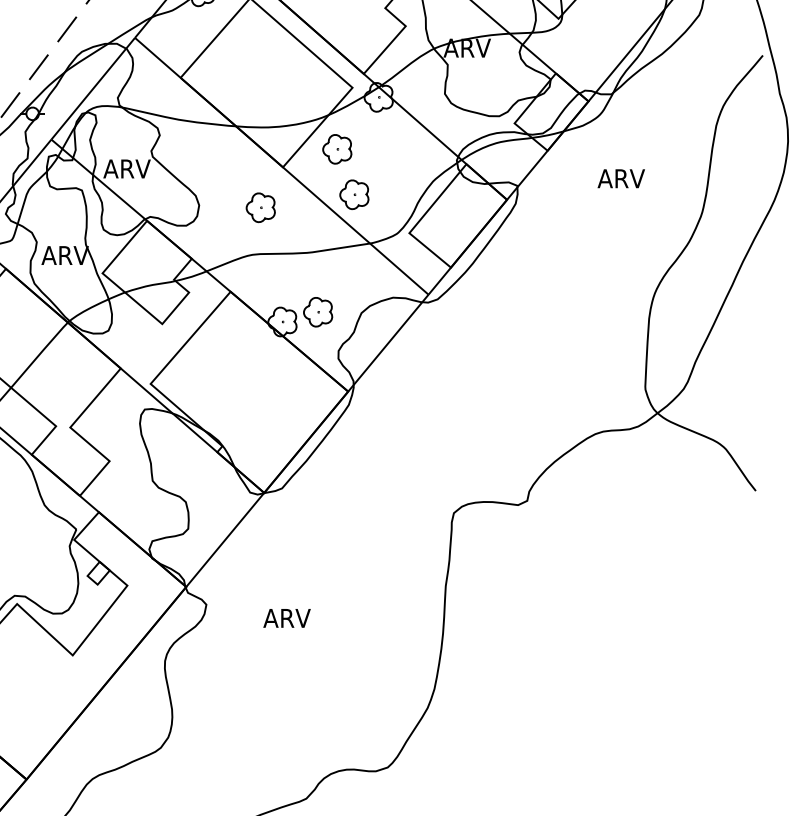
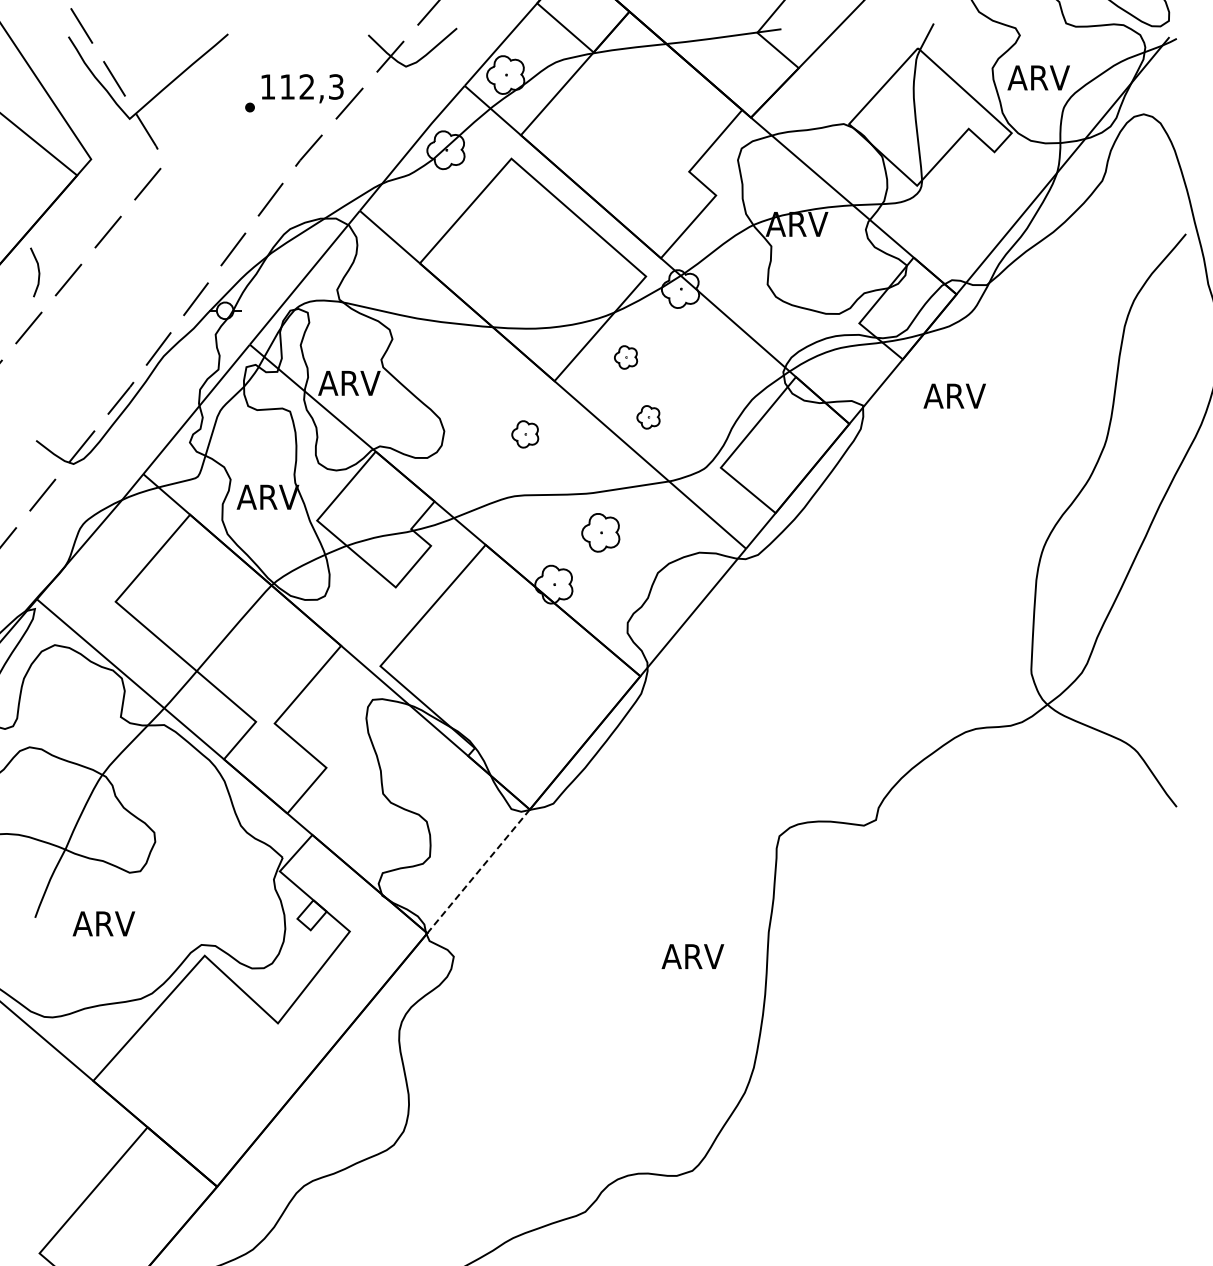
part: (336, 149) -> (625, 357), size x0.6
text: (621, 178) -> (954, 395), moved
part: (354, 194) -> (648, 417), size x0.6
part: (260, 207) -> (524, 434), size x0.7
part: (317, 311) -> (600, 532), moved
line: (225, 539) -> (478, 871), solid -> dashed
text: (286, 618) -> (692, 956), moved

